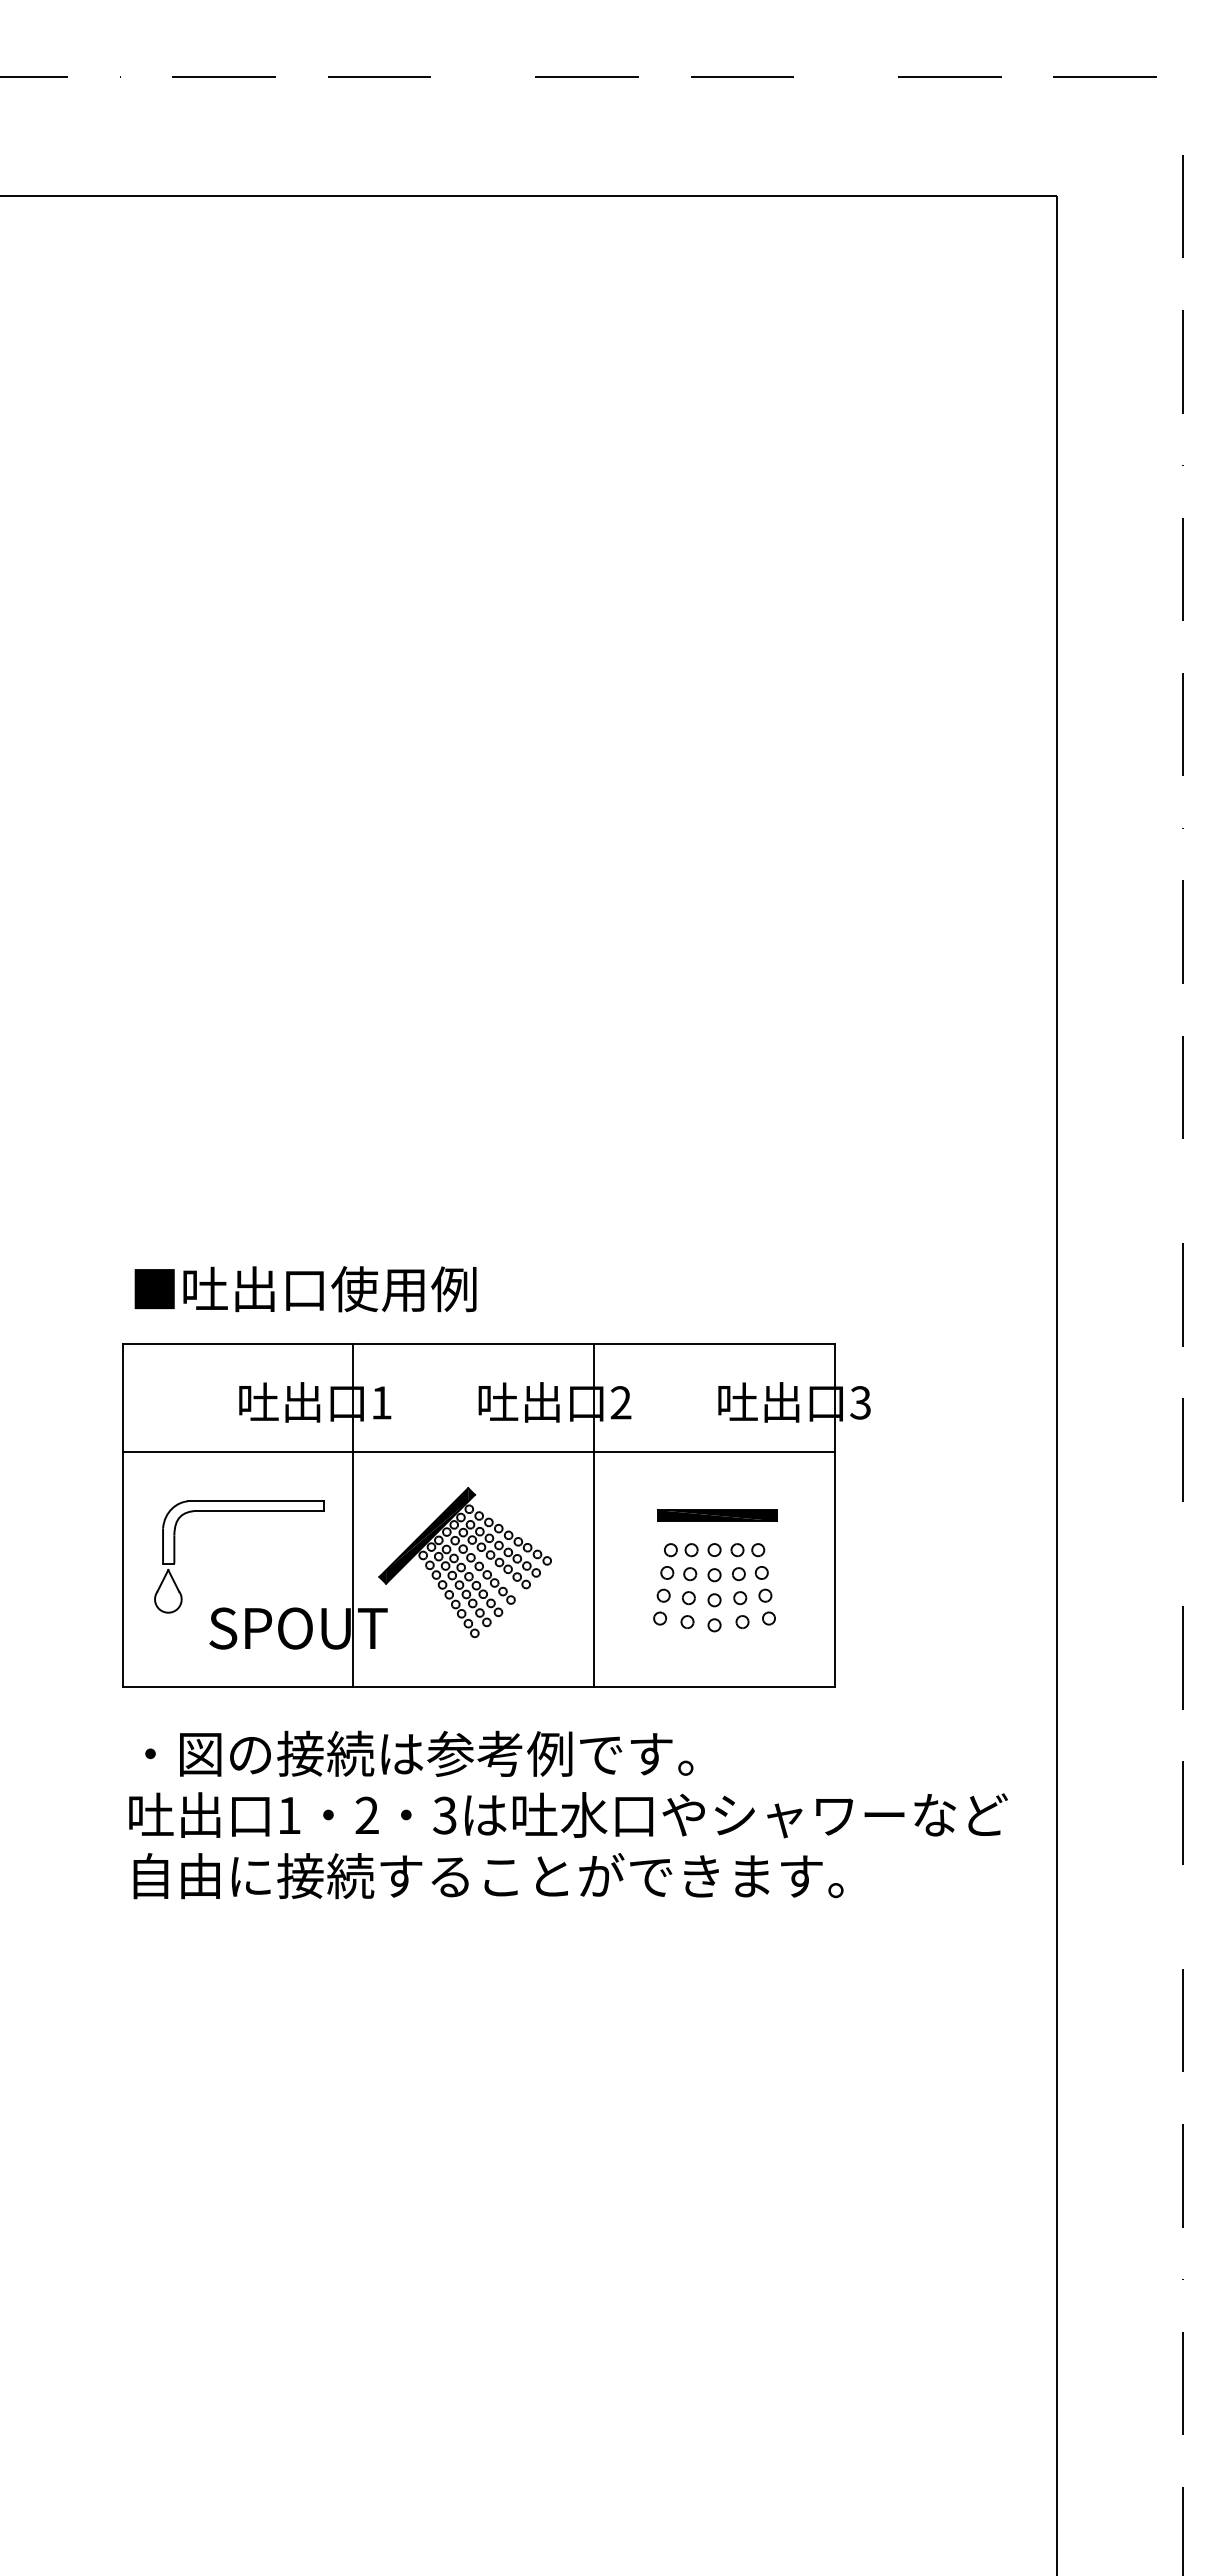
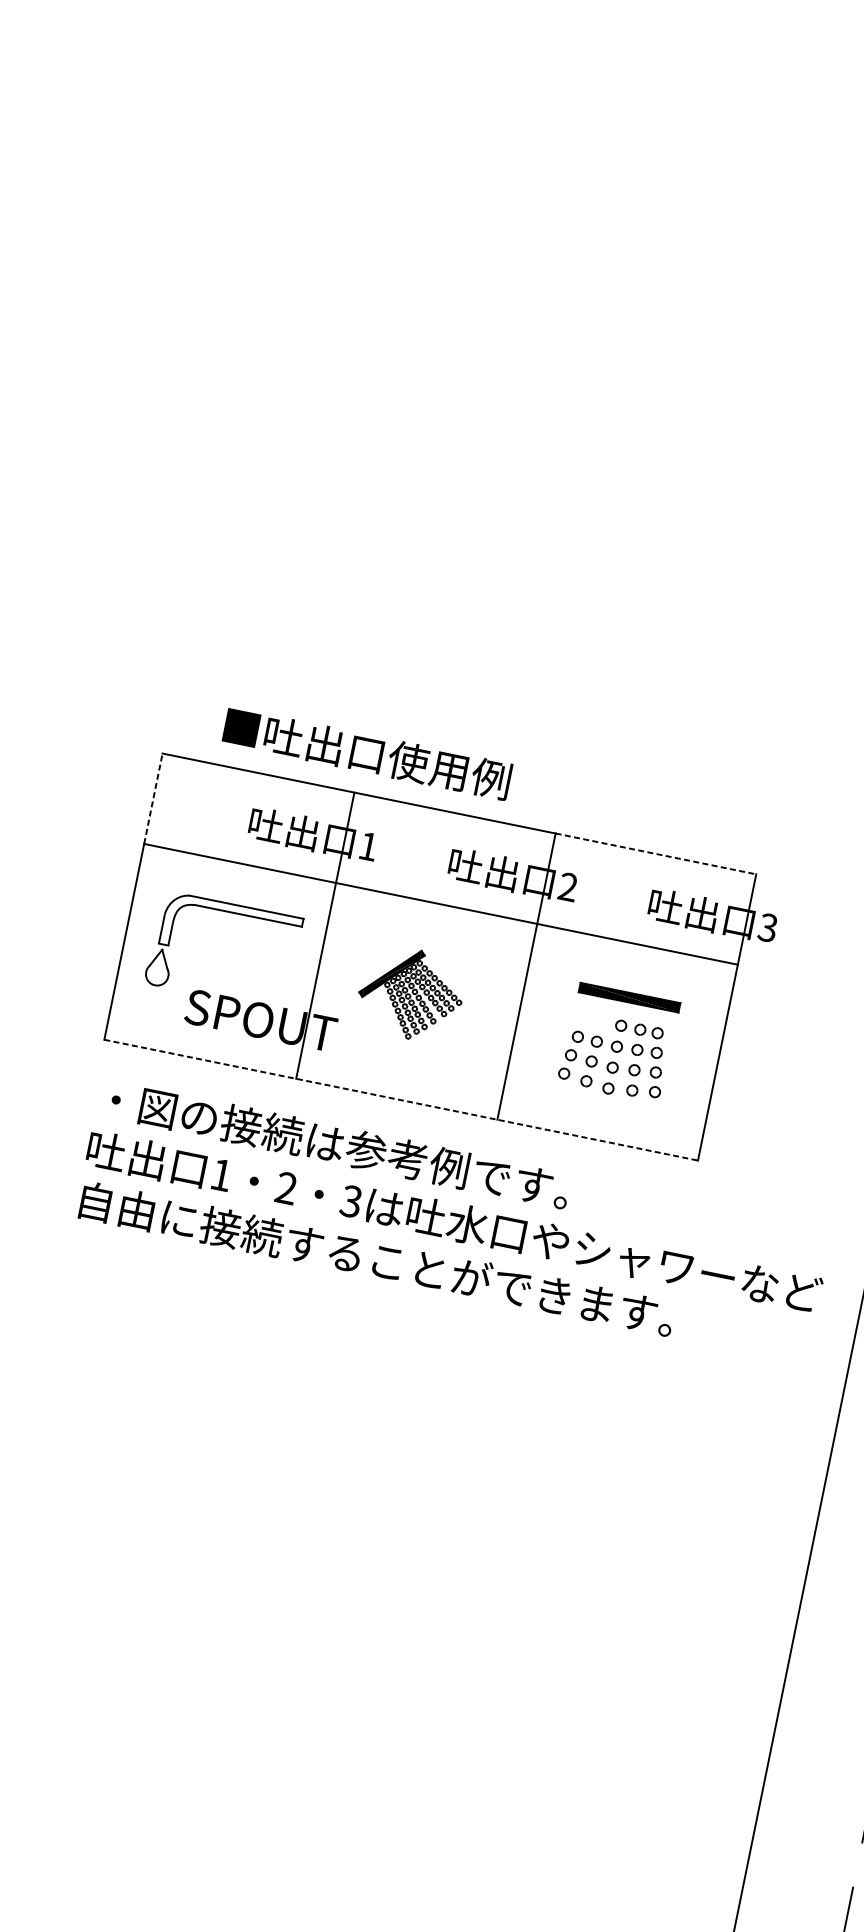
text: (305, 1289) -> (367, 753), moved
line: (714, 1344) -> (656, 854), solid -> dashed
line: (122, 1397) -> (153, 798), solid -> dashed
part: (681, 1550) -> (593, 1020), removed
part: (464, 1562) -> (410, 993), size x0.7
line: (478, 1687) -> (401, 1100), solid -> dashed

